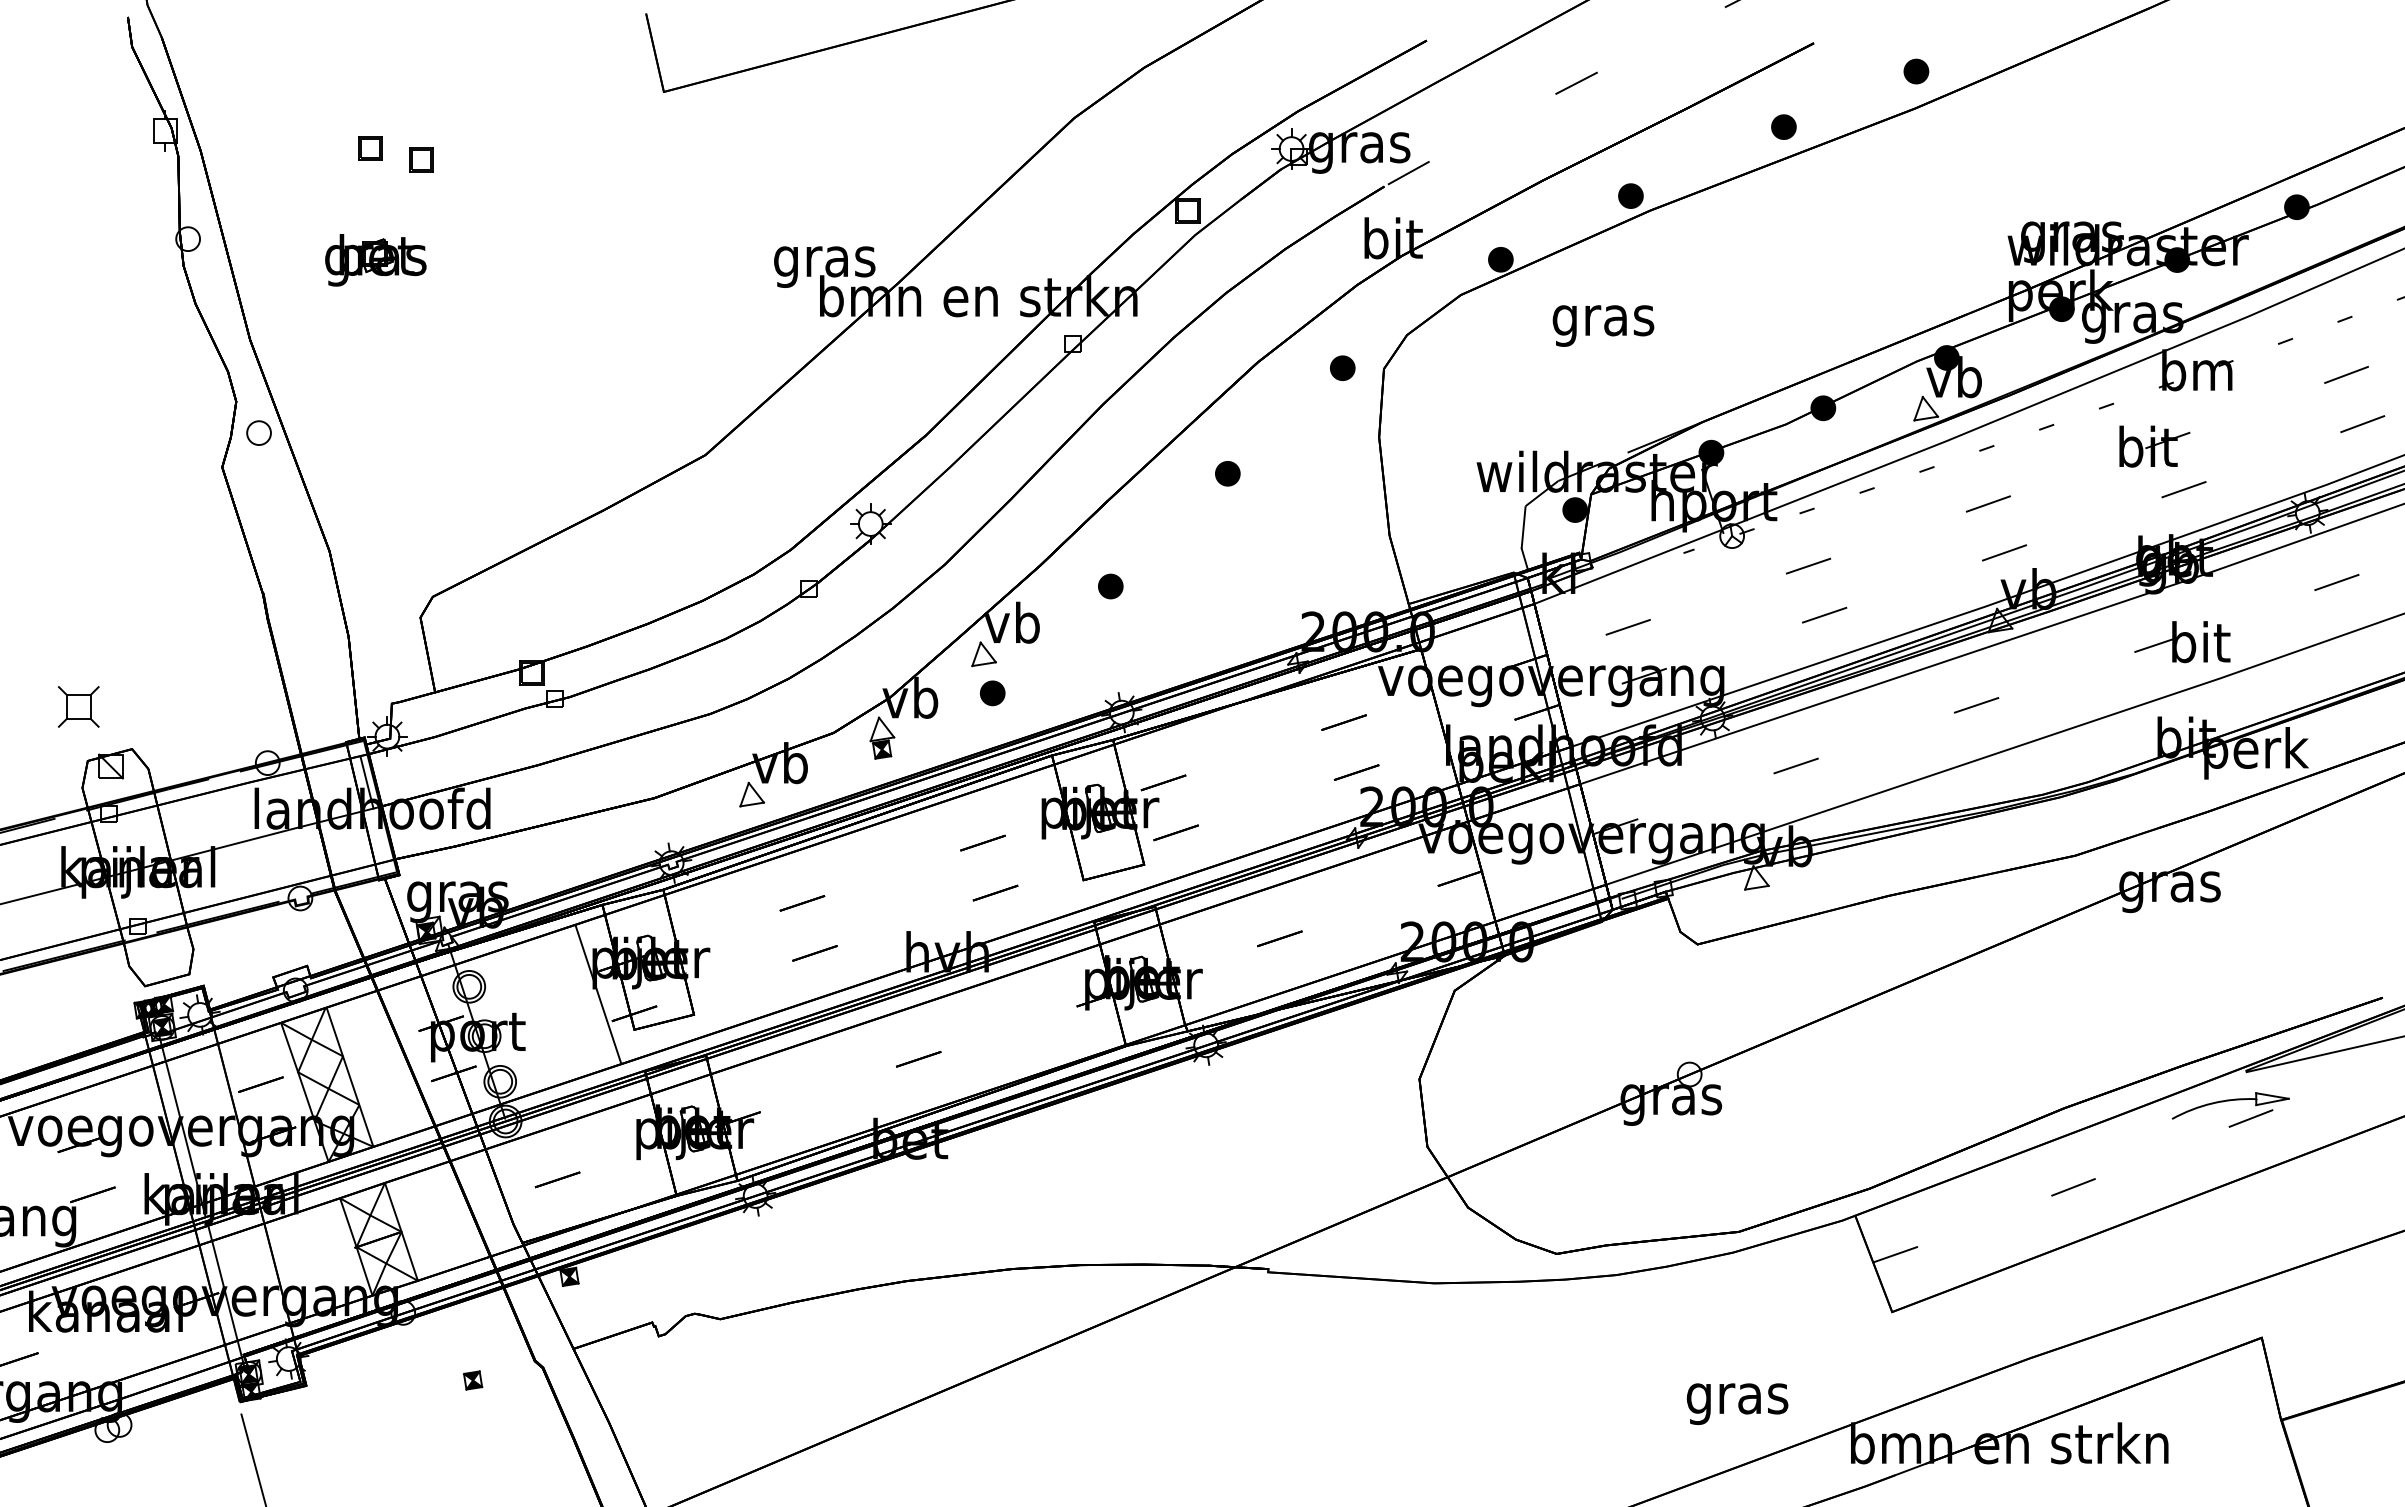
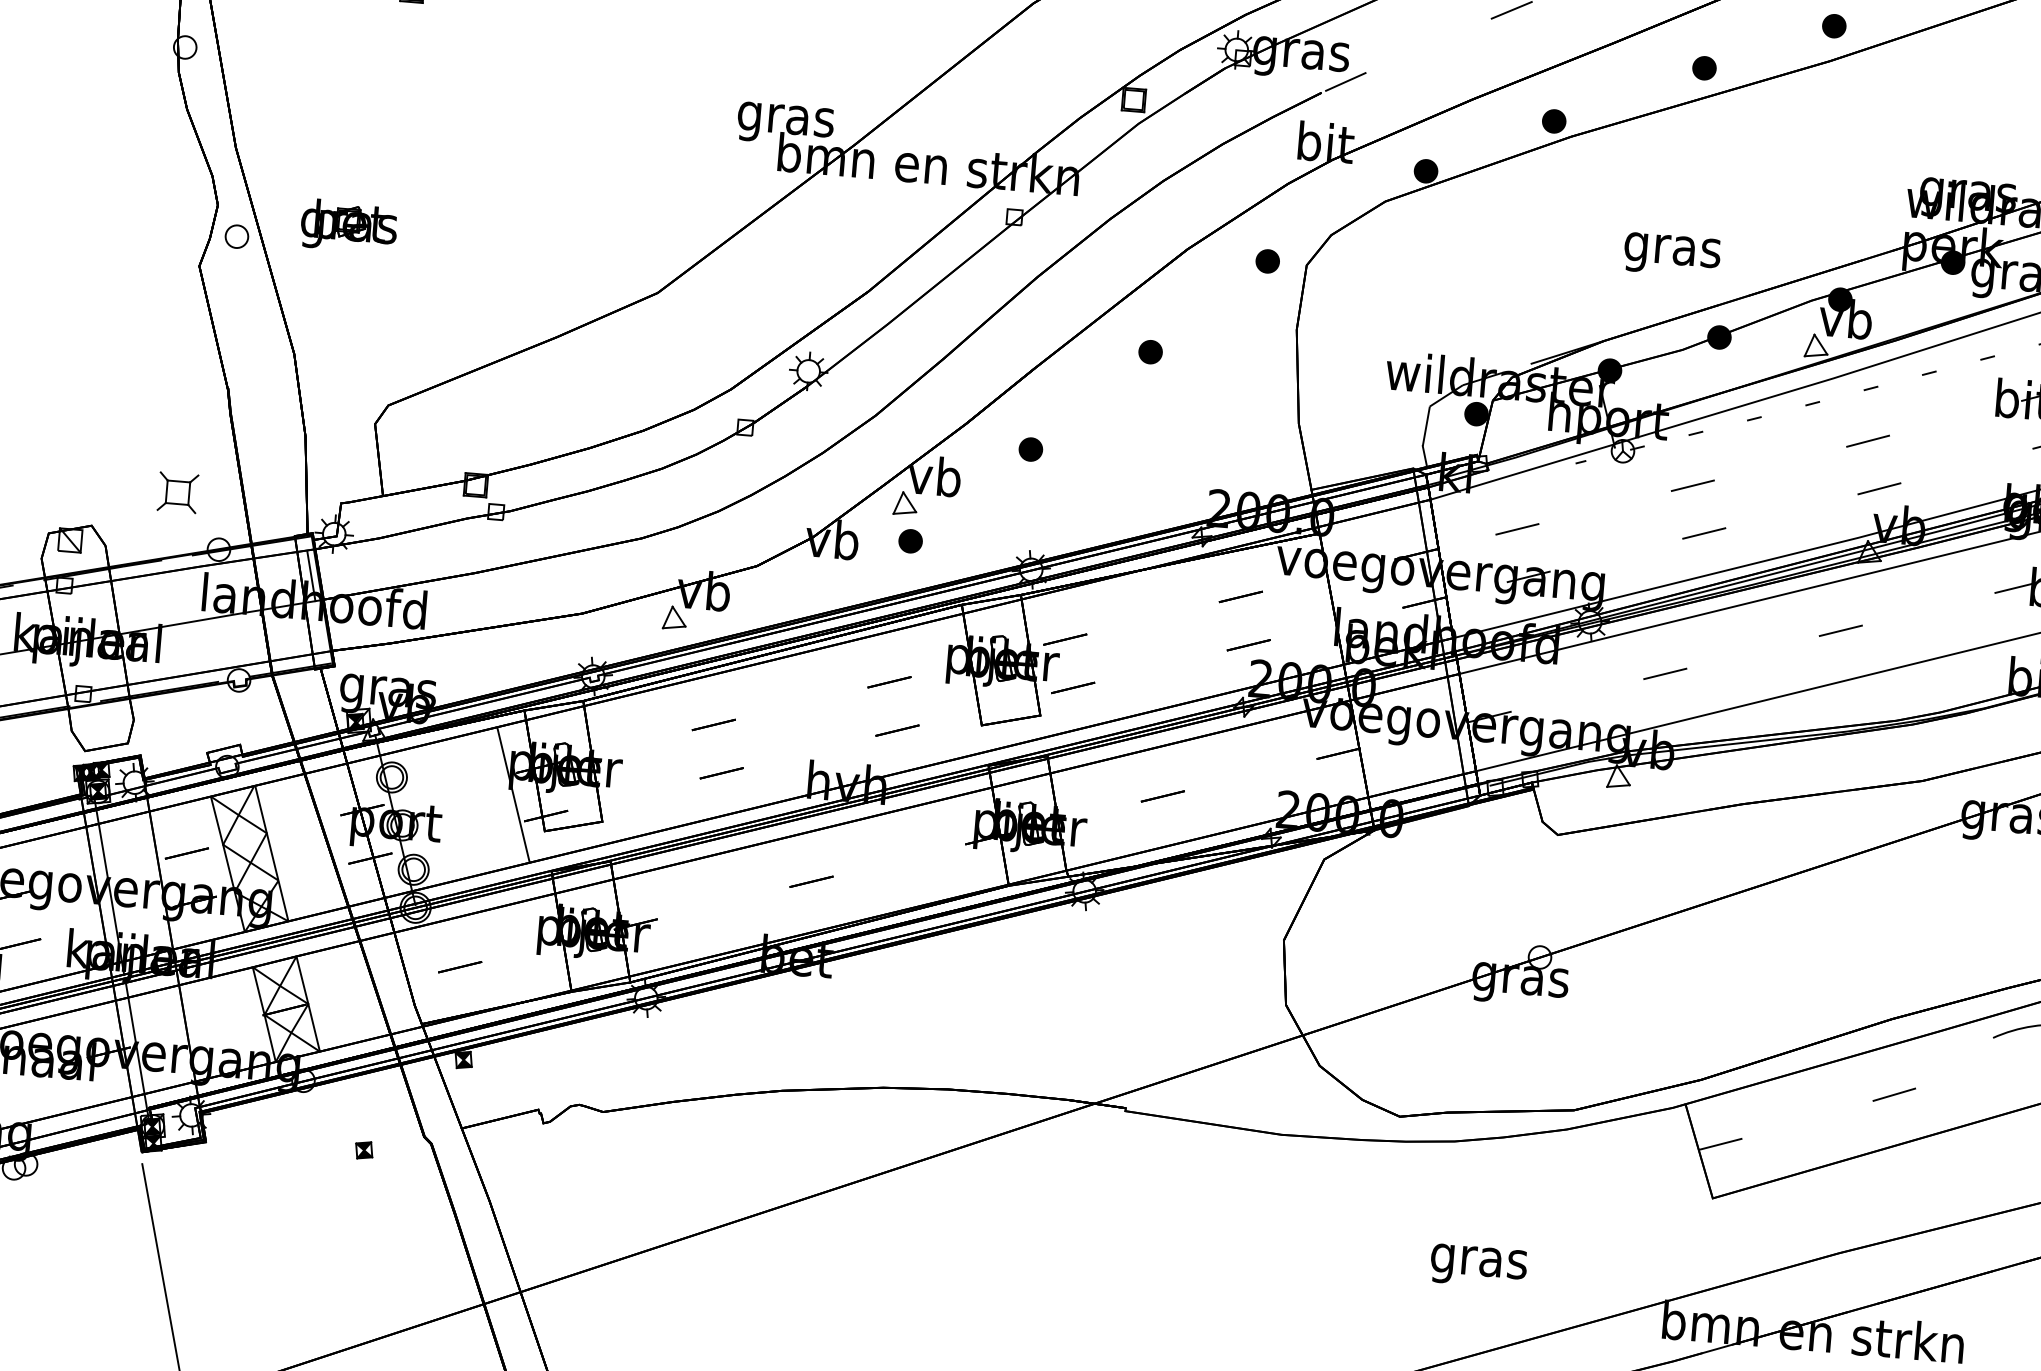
part: (375, 260) -> (348, 226), moved
text: (1603, 325) -> (1672, 254), moved
part: (78, 706) -> (177, 492), moved
part: (882, 737) -> (802, 574), removed
text: (1737, 1403) -> (1478, 1265), moved

